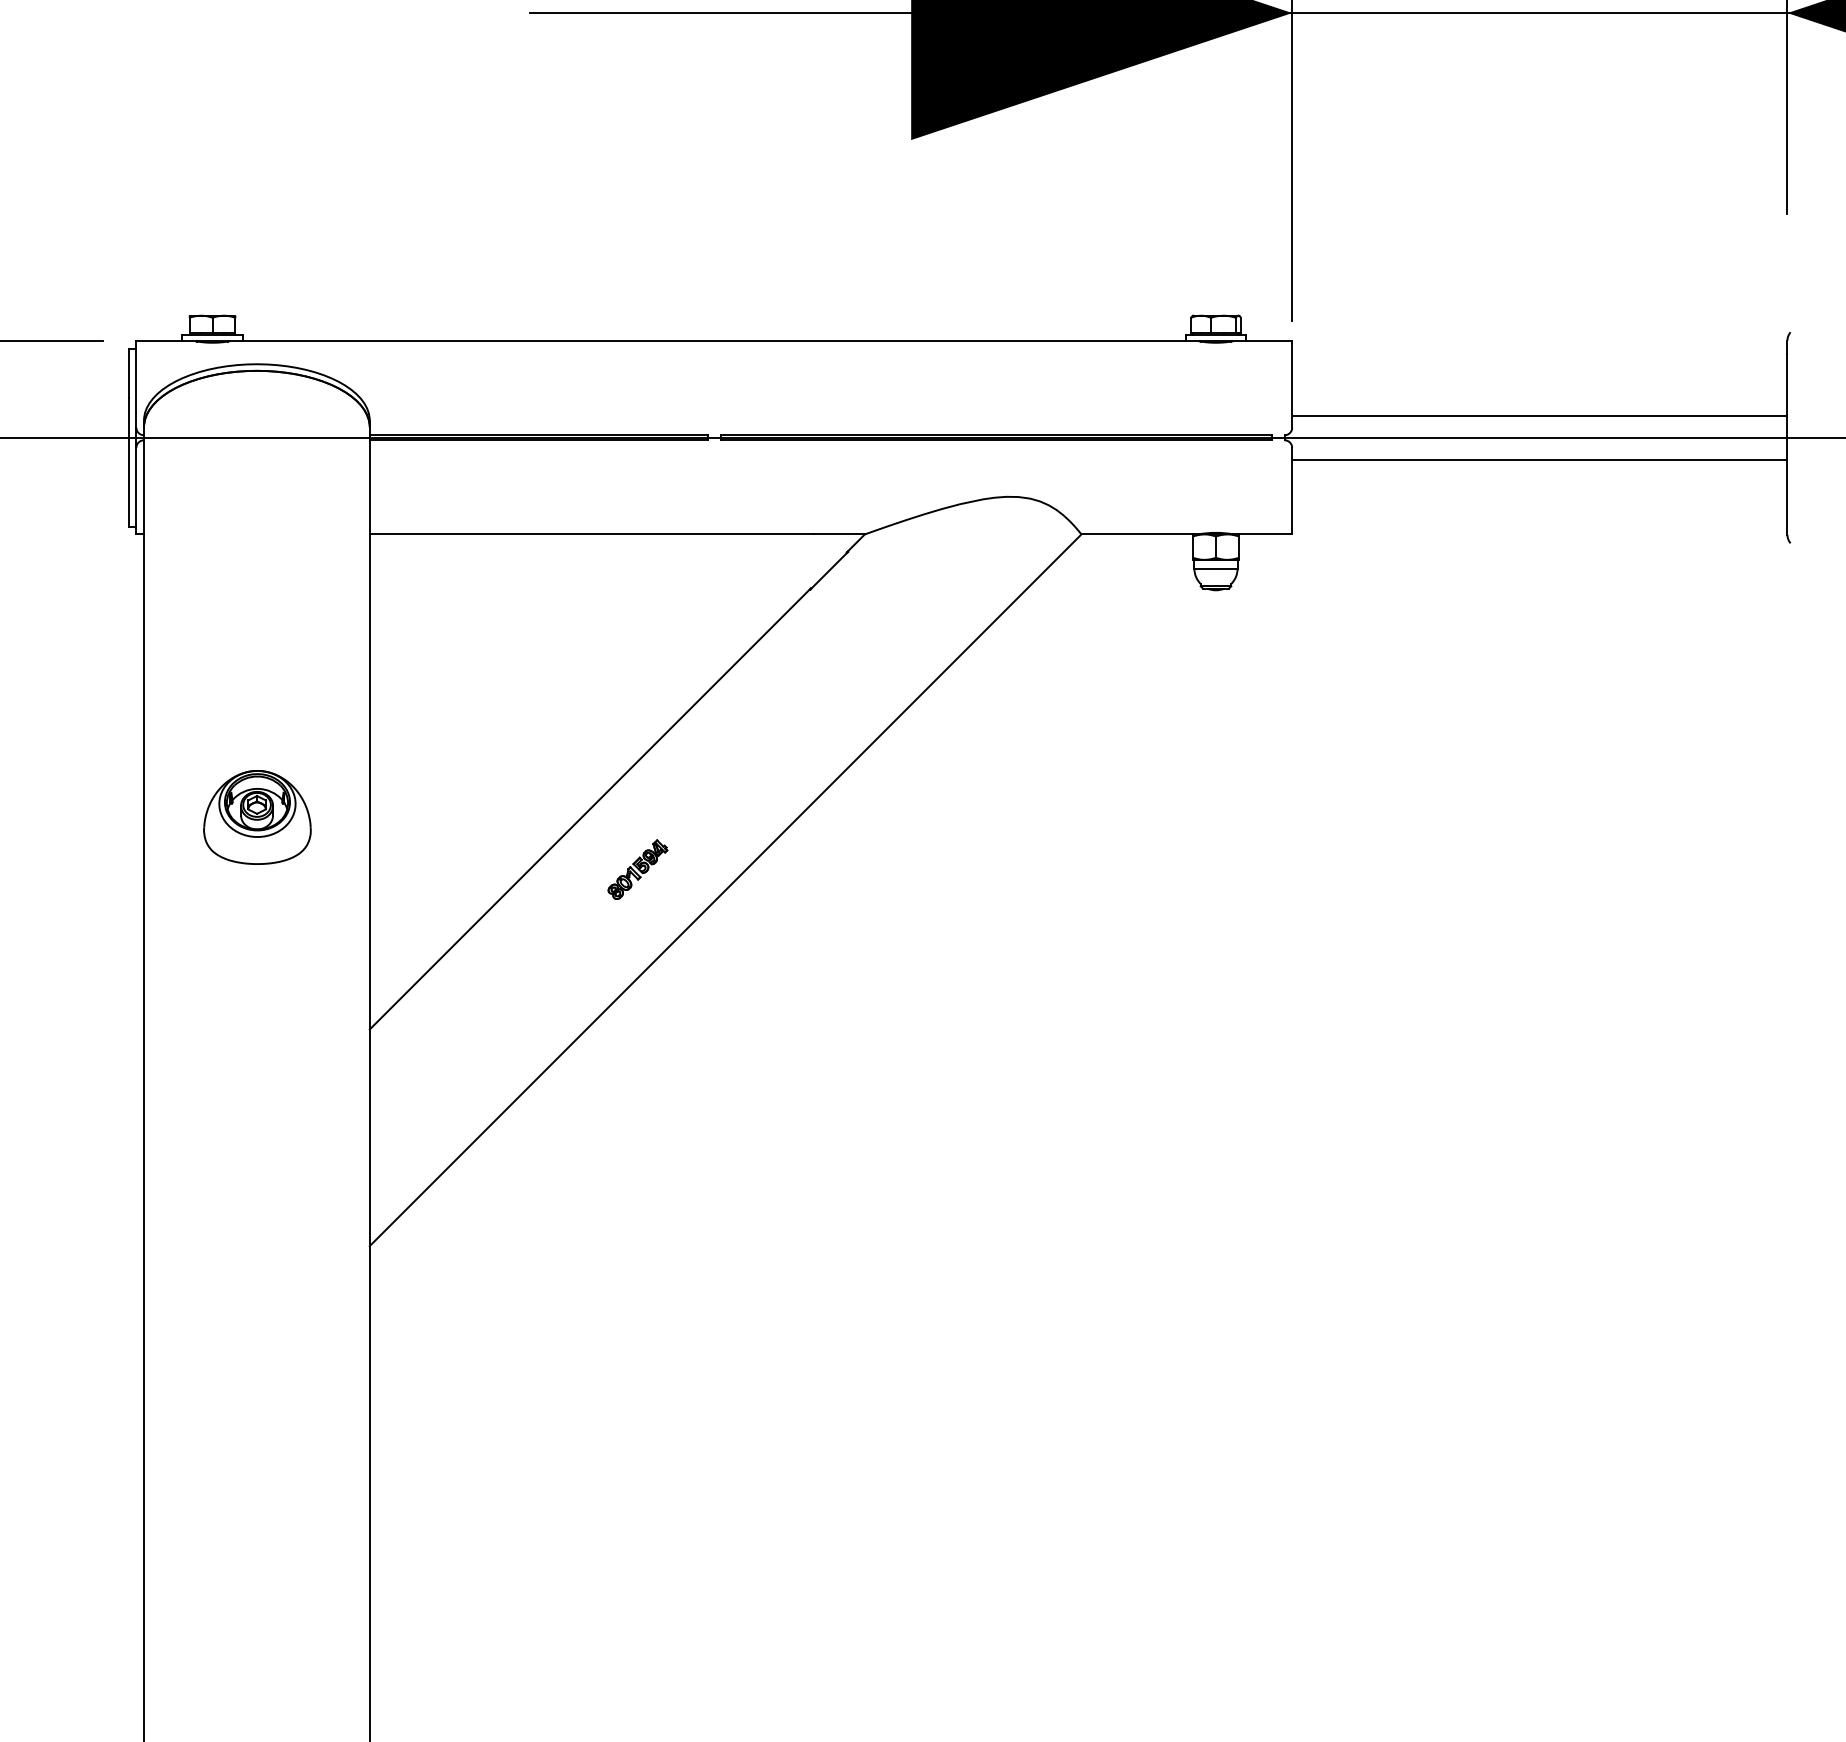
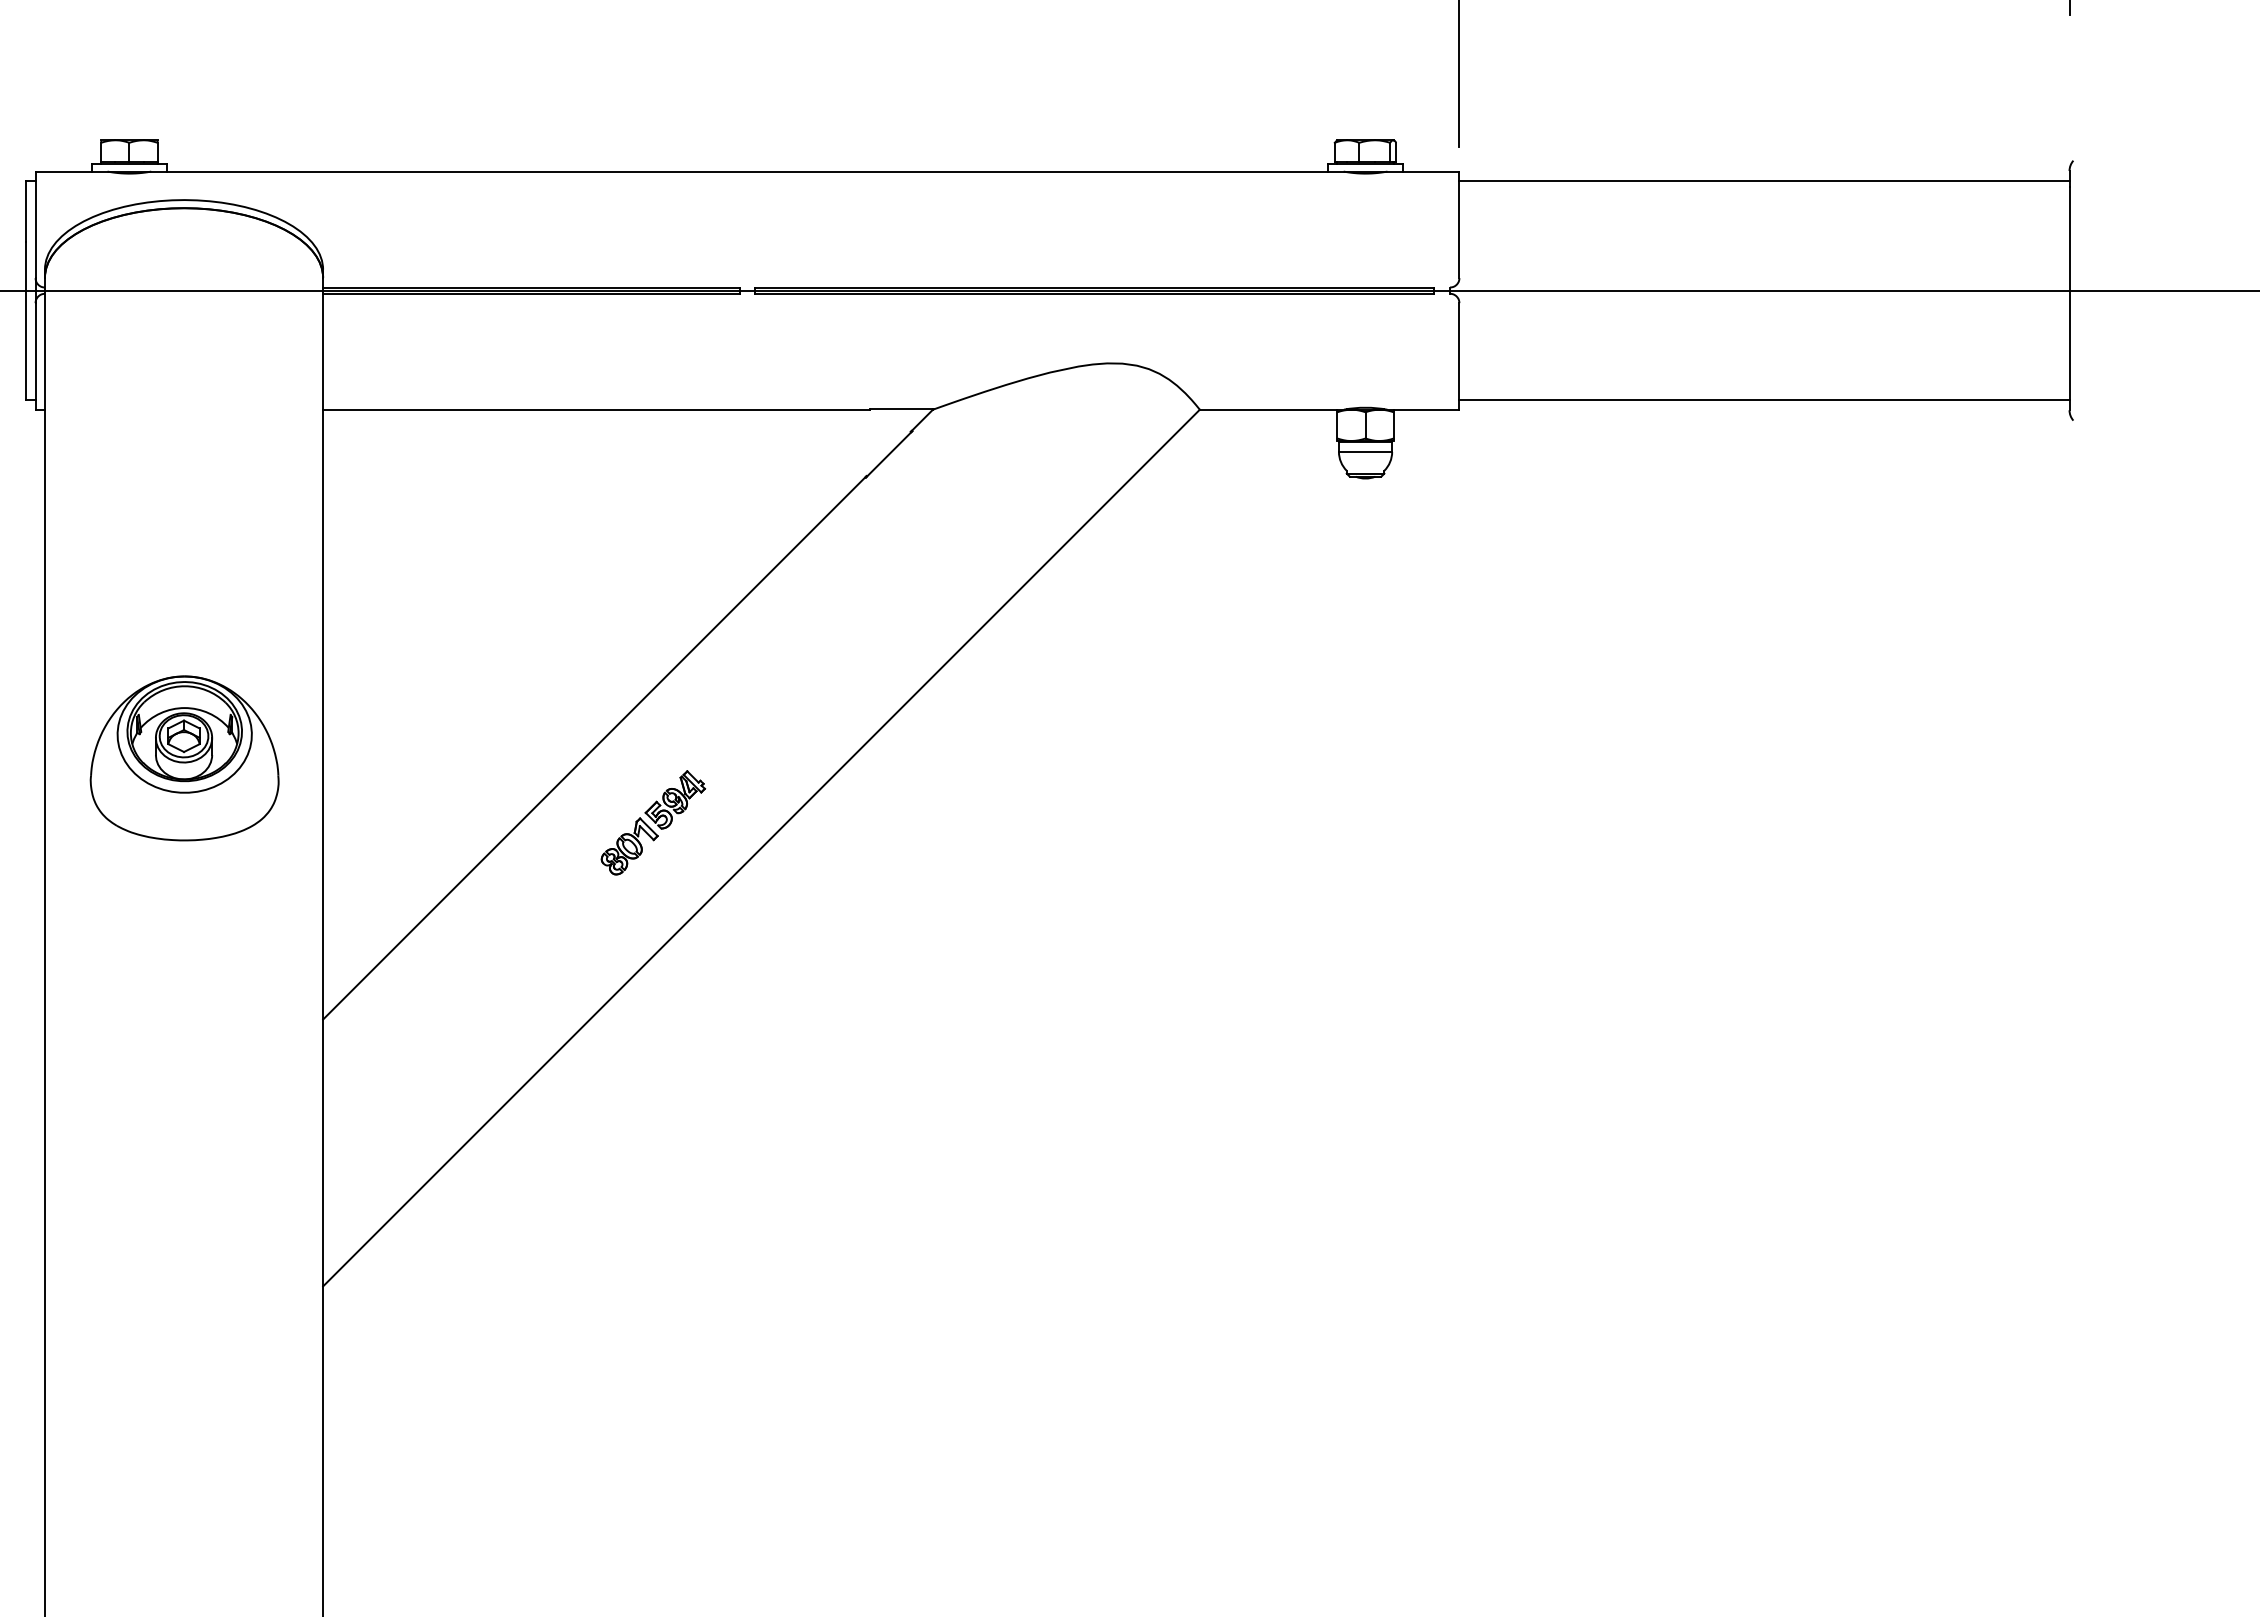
line: (1539, 415) -> (1764, 180), moved
line: (1539, 459) -> (1764, 399), moved
part: (257, 817) -> (184, 758), size x1.43
part: (637, 869) -> (652, 822), size x1.43

